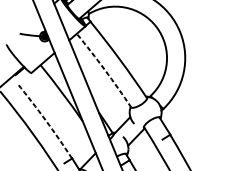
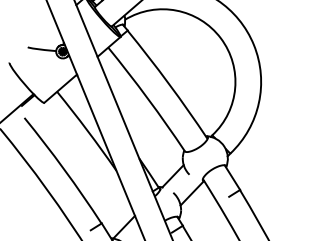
arc: (105, 69) -> (148, 98), dashed -> solid
arc: (45, 120) -> (64, 169), dashed -> solid

